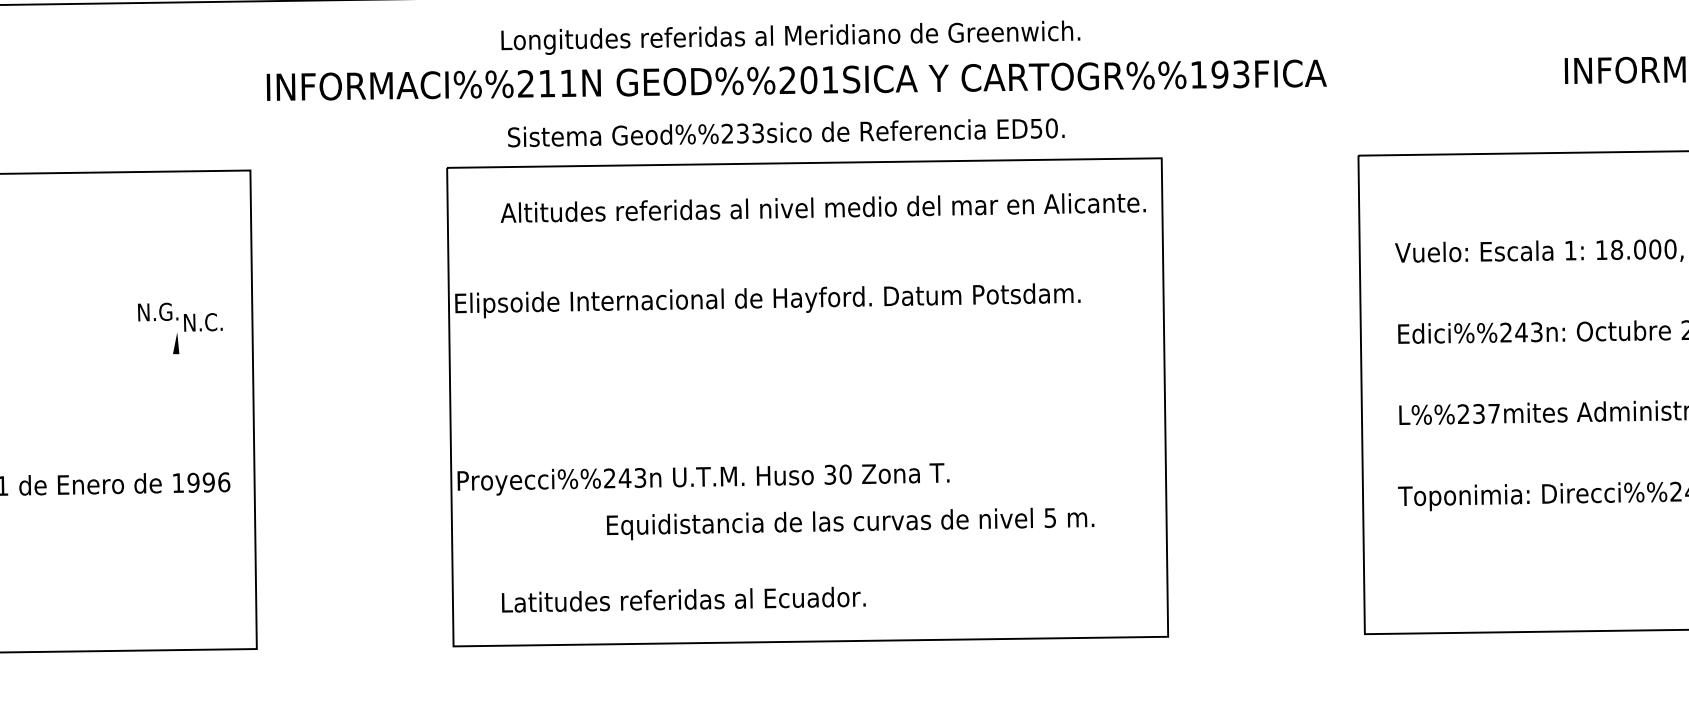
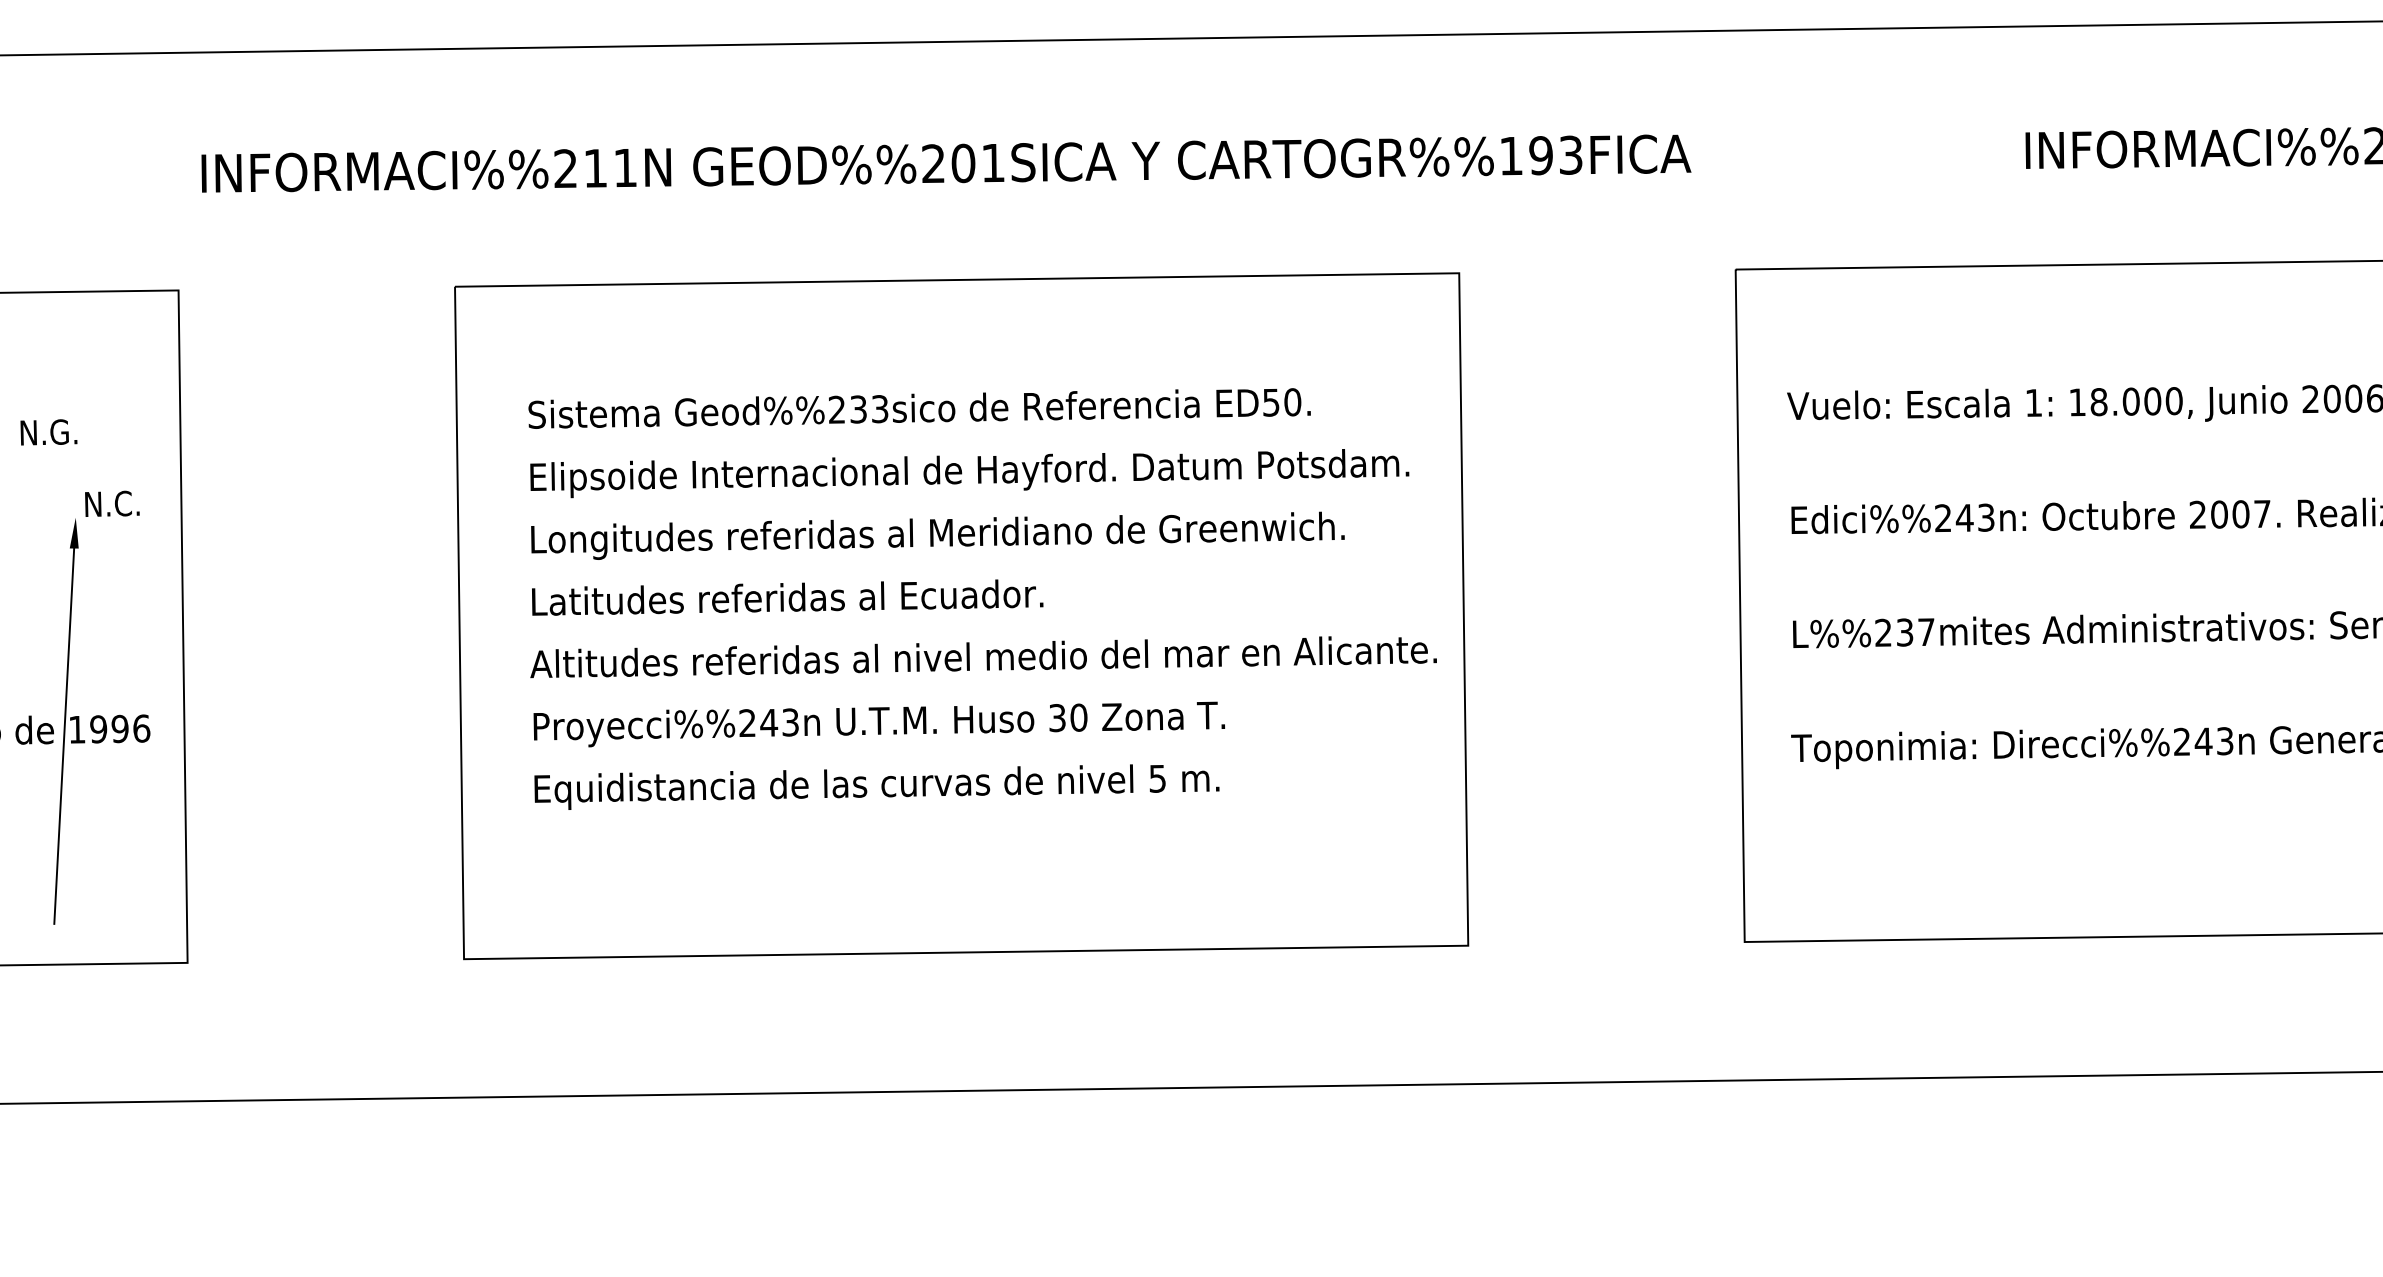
text: (790, 37) -> (937, 535), moved
text: (786, 132) -> (919, 408), moved
text: (823, 208) -> (983, 657), moved
text: (767, 300) -> (969, 473), moved
text: (157, 312) -> (48, 432), moved
text: (702, 479) -> (878, 724), moved
line: (169, 487) -> (64, 735), added
text: (850, 523) -> (876, 786), moved
text: (683, 599) -> (787, 597), moved

